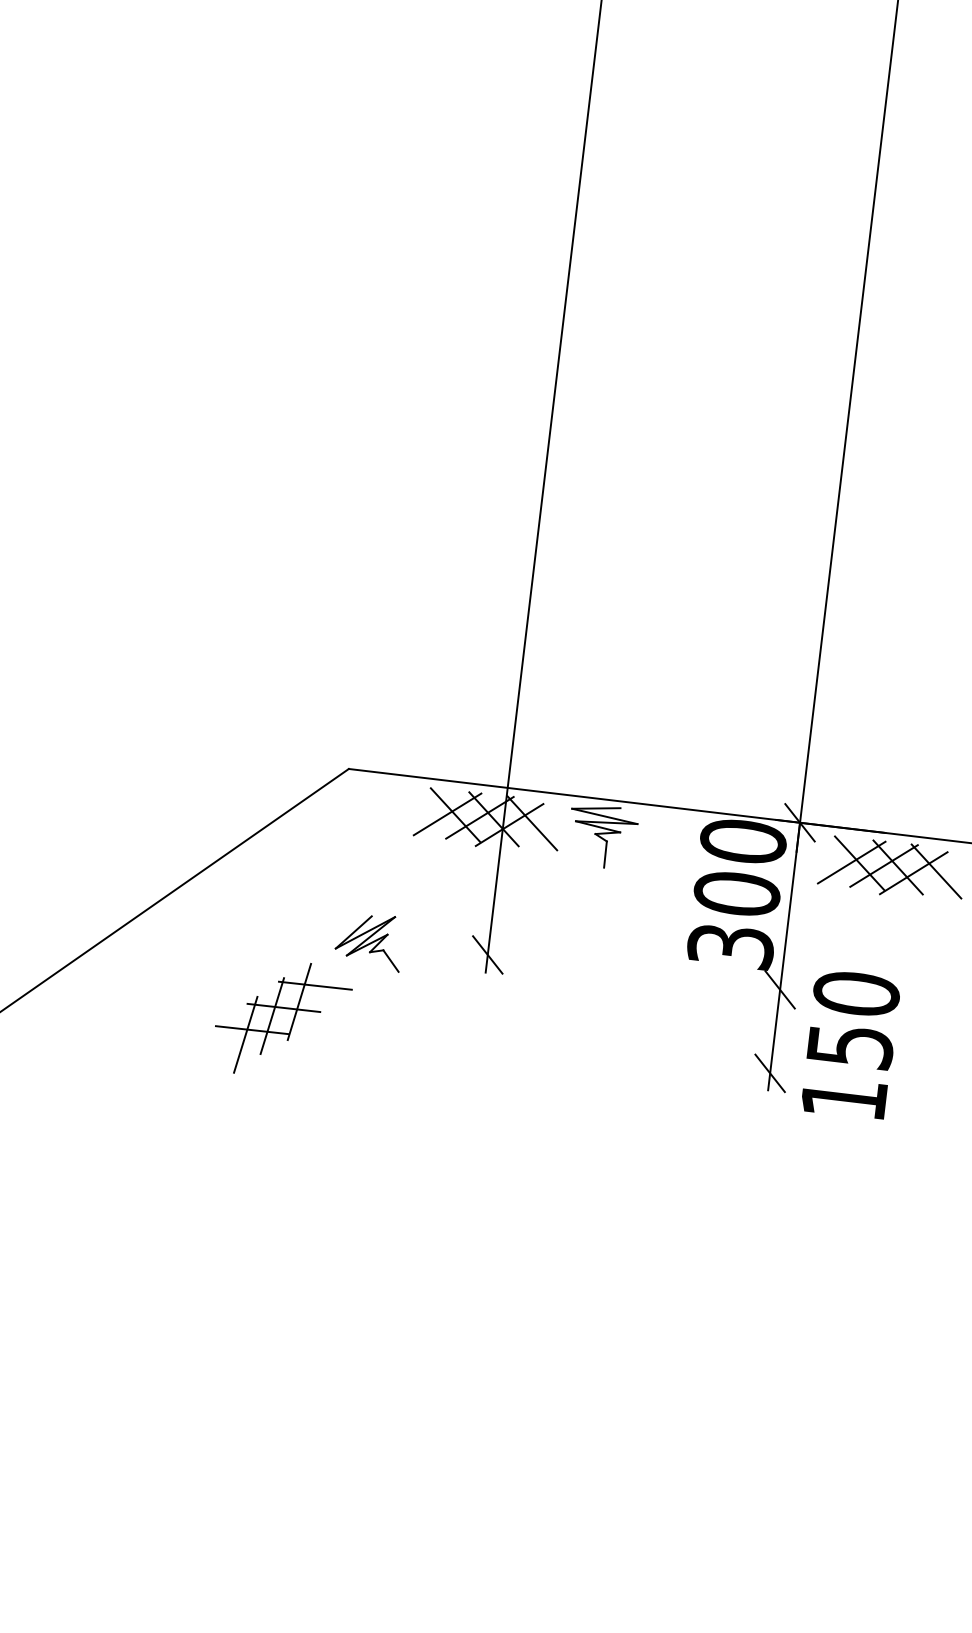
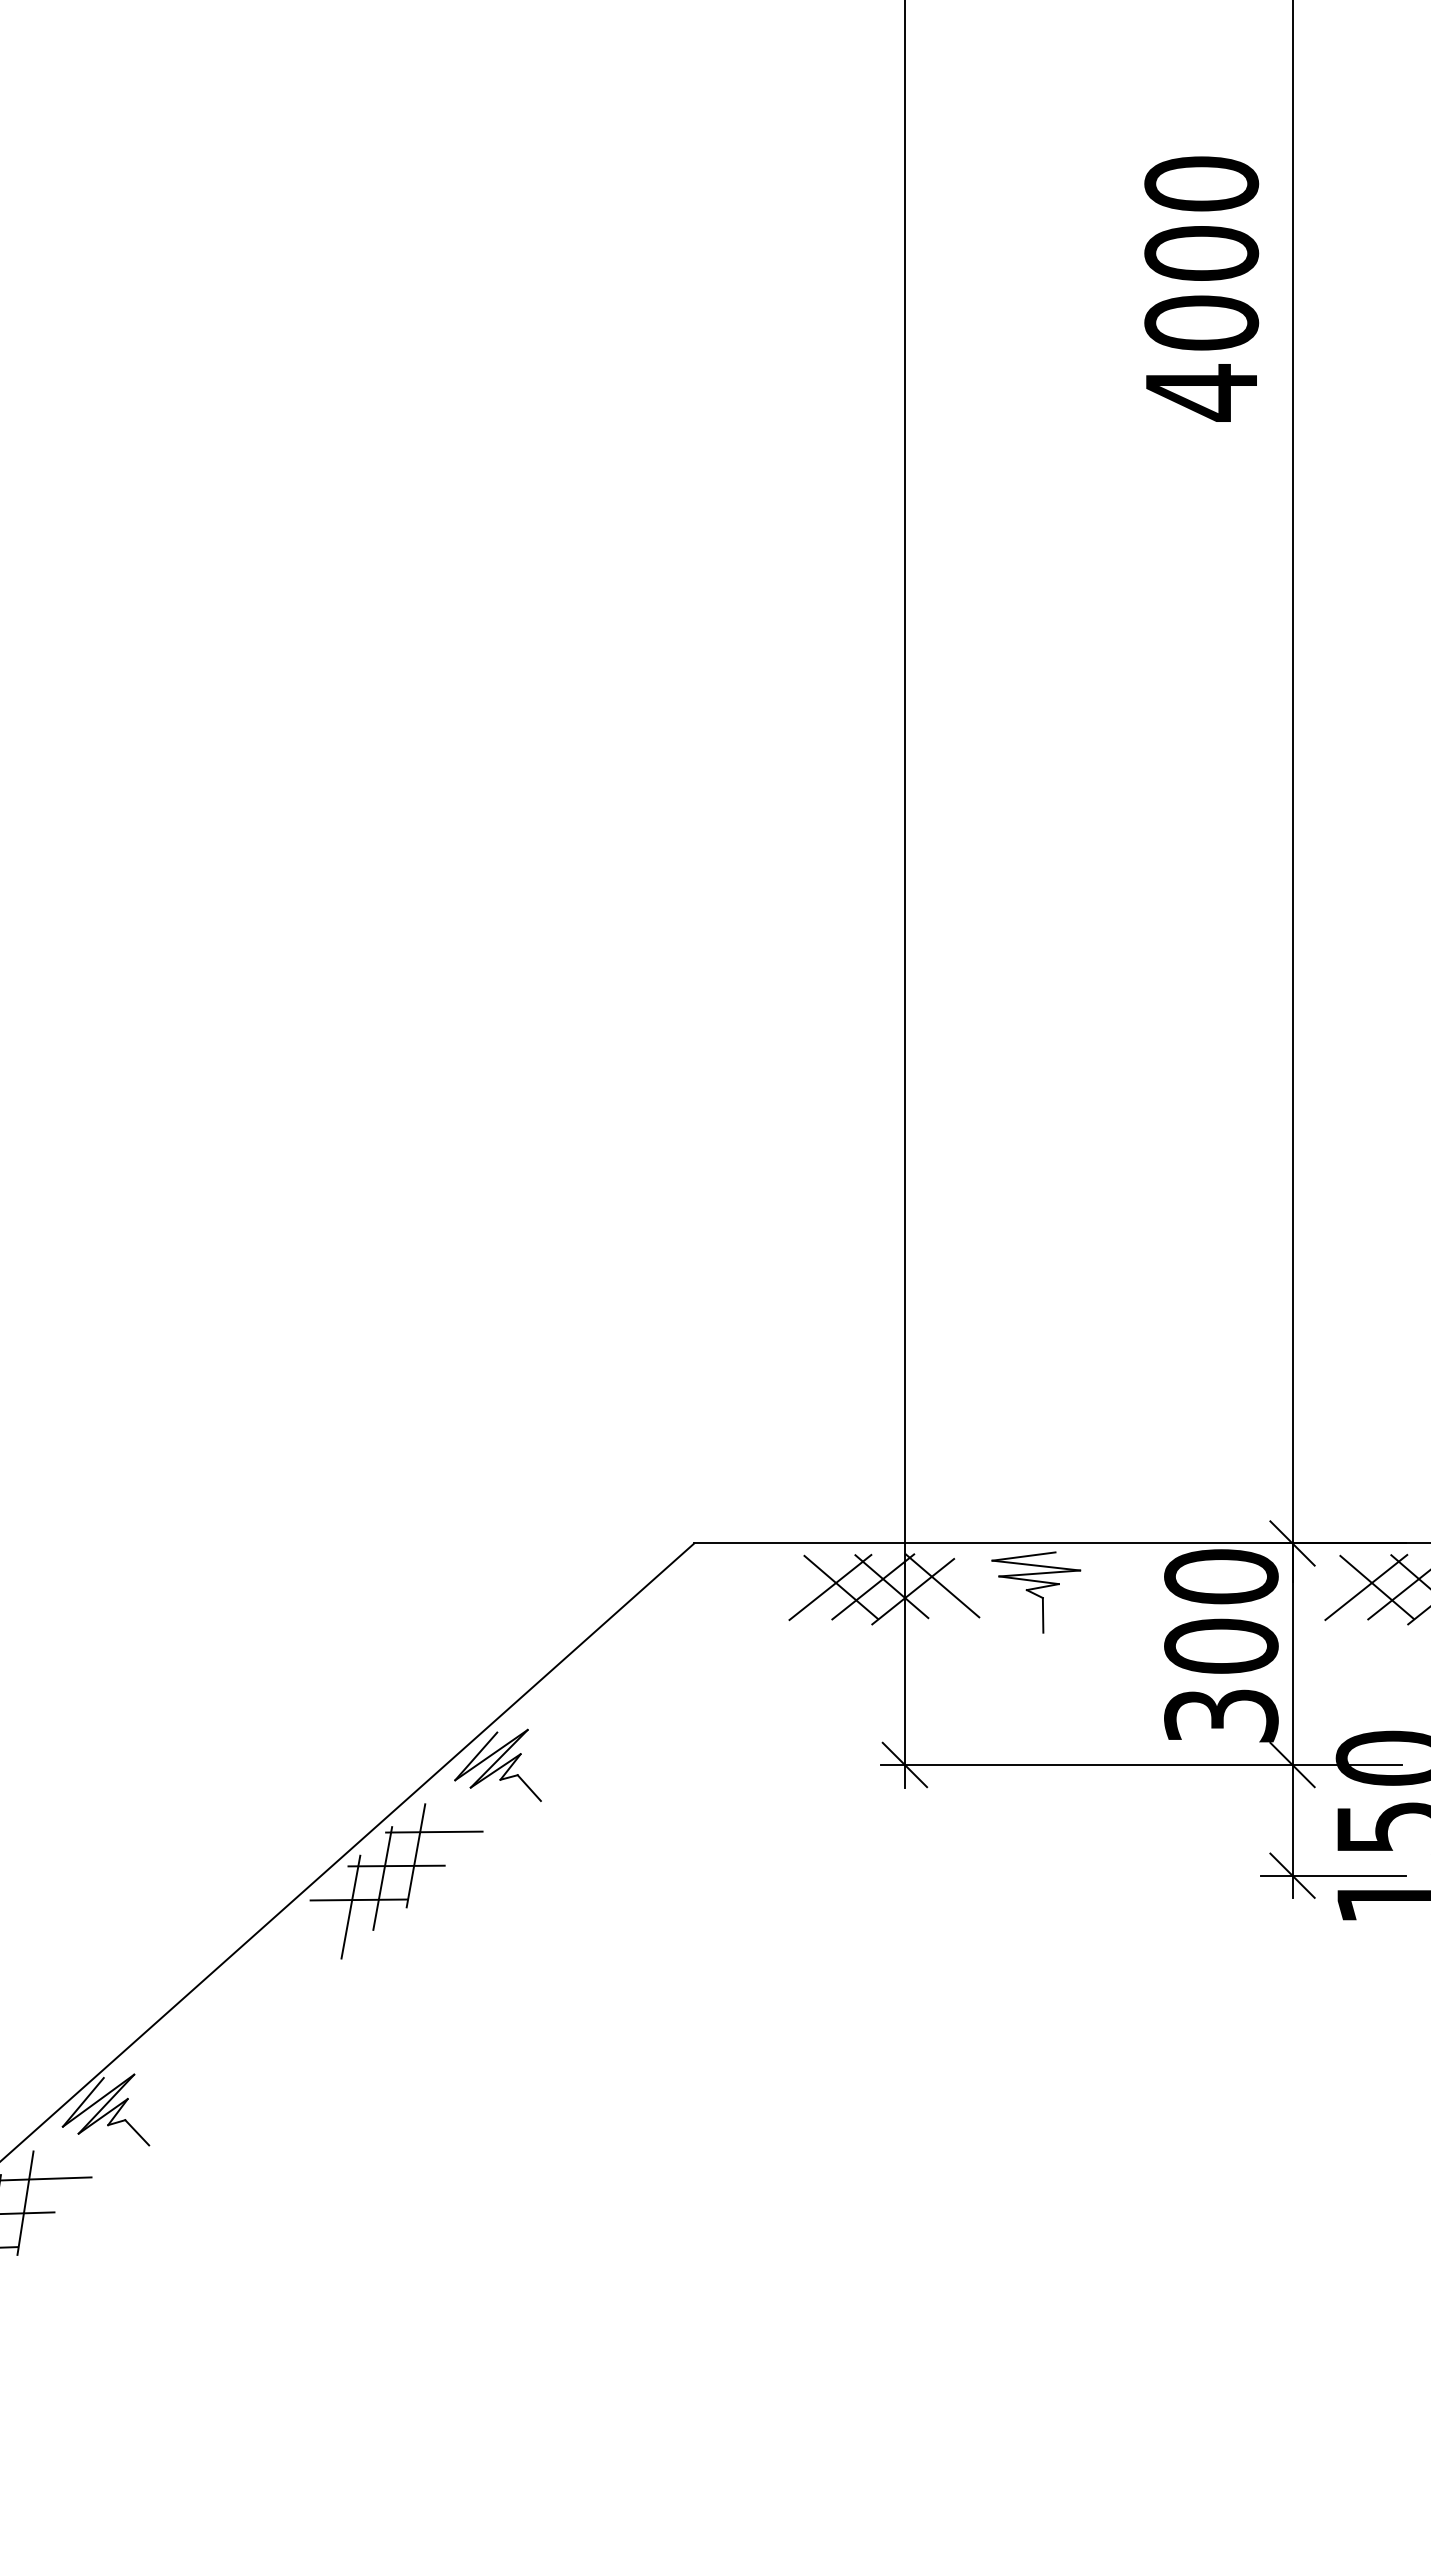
line: (666, 975) -> (1141, 1764), added
part: (307, 993) -> (425, 1843), moved
line: (801, 1076) -> (1333, 1875), added

